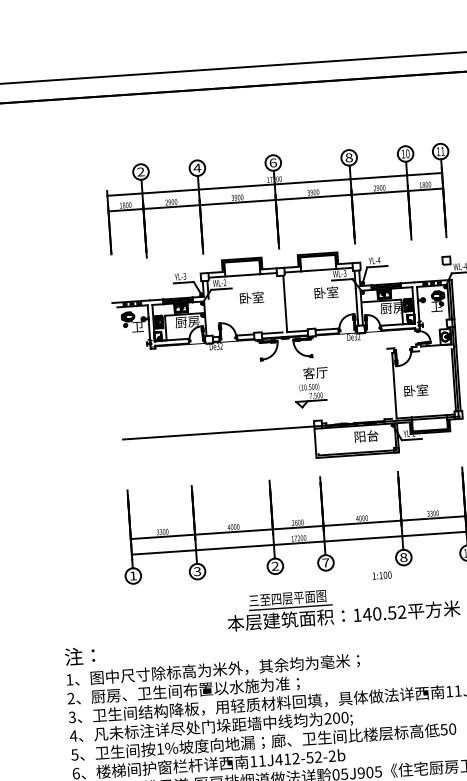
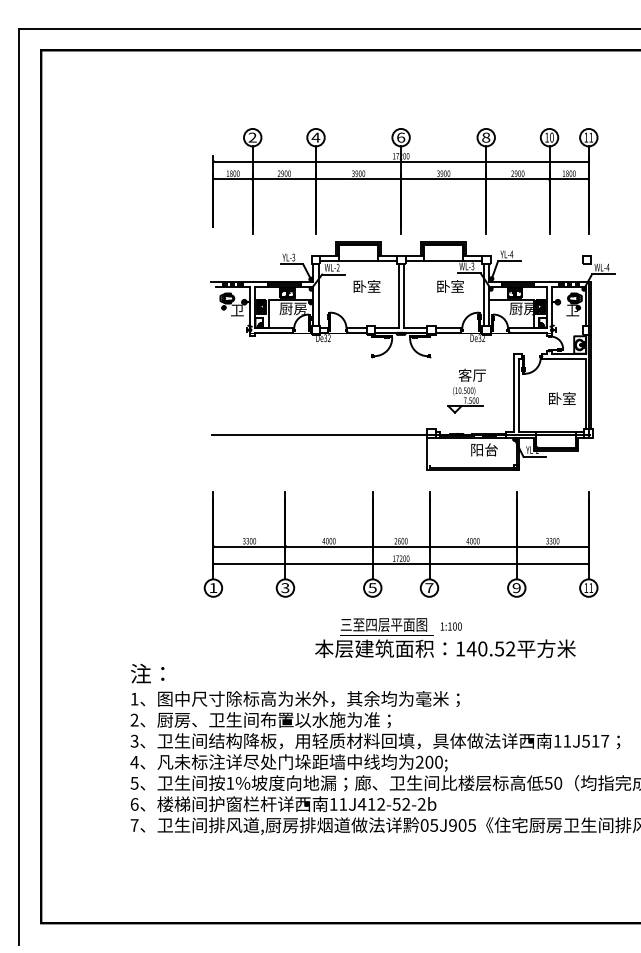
line: (280, 303) -> (398, 295), added
line: (209, 316) -> (318, 304), added
line: (435, 349) -> (567, 358), added
line: (389, 383) -> (514, 392), added
part: (311, 386) -> (466, 390), moved
text: (416, 390) -> (562, 398), moved
text: (403, 557) -> (516, 588), 8 -> 9
text: (275, 566) -> (372, 588), 2 -> 5
text: (381, 575) -> (450, 626), moved

